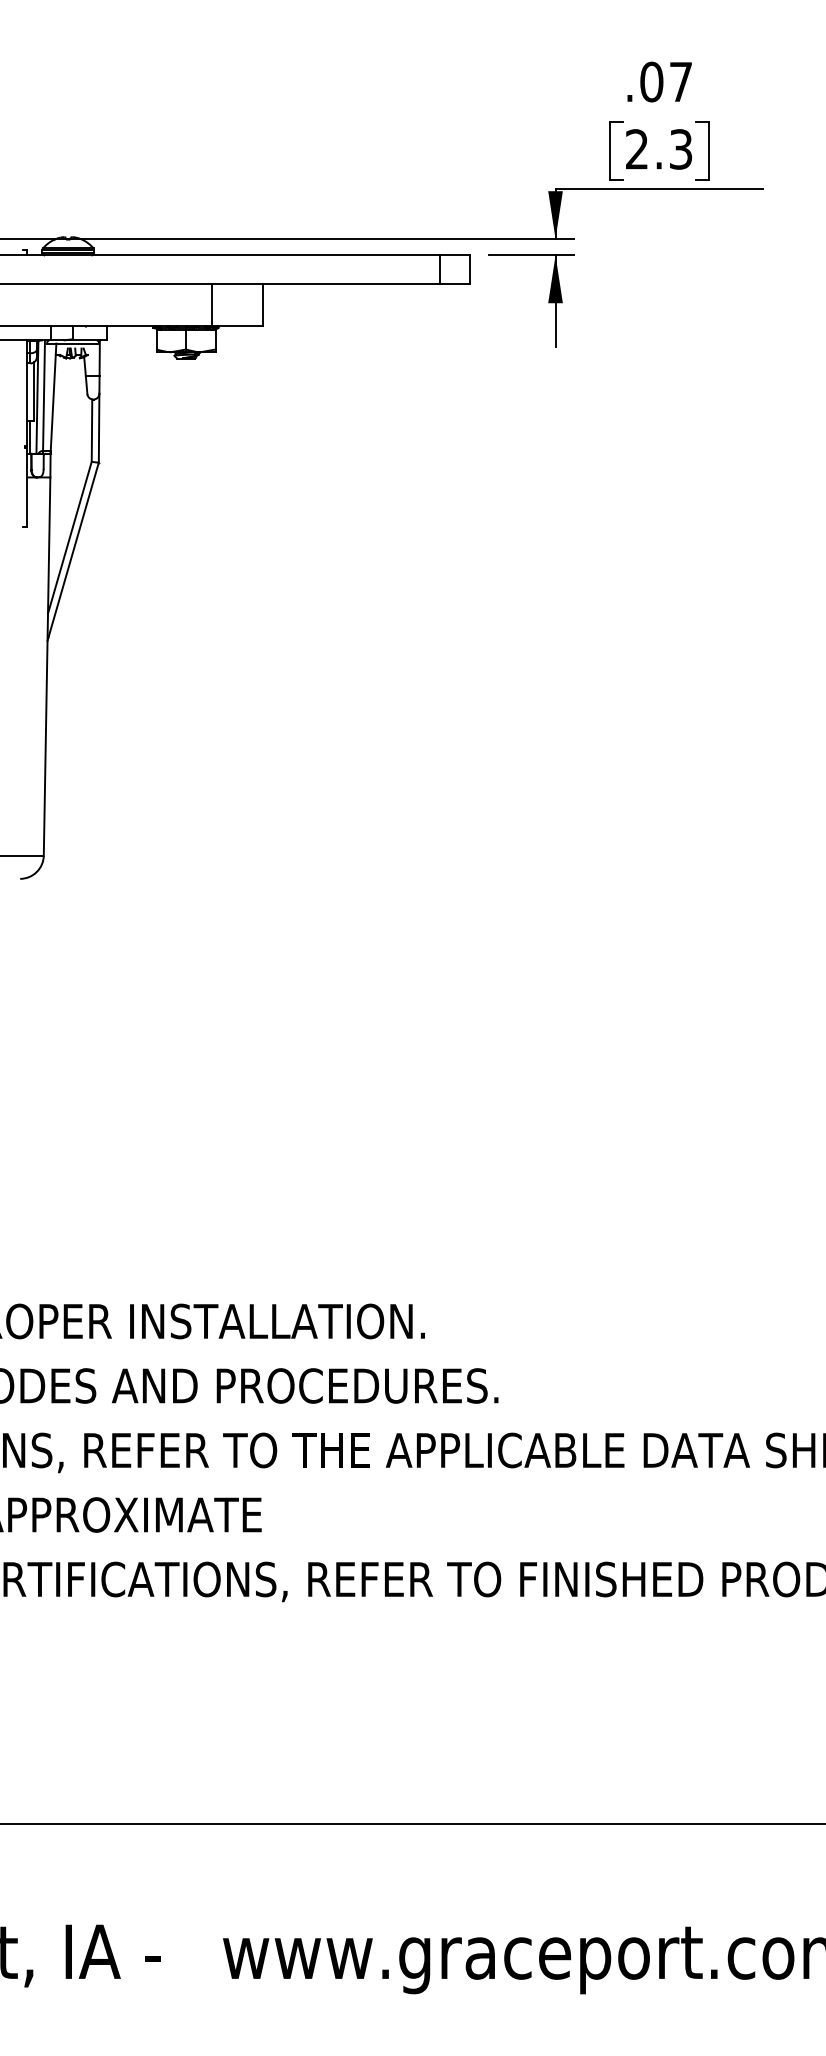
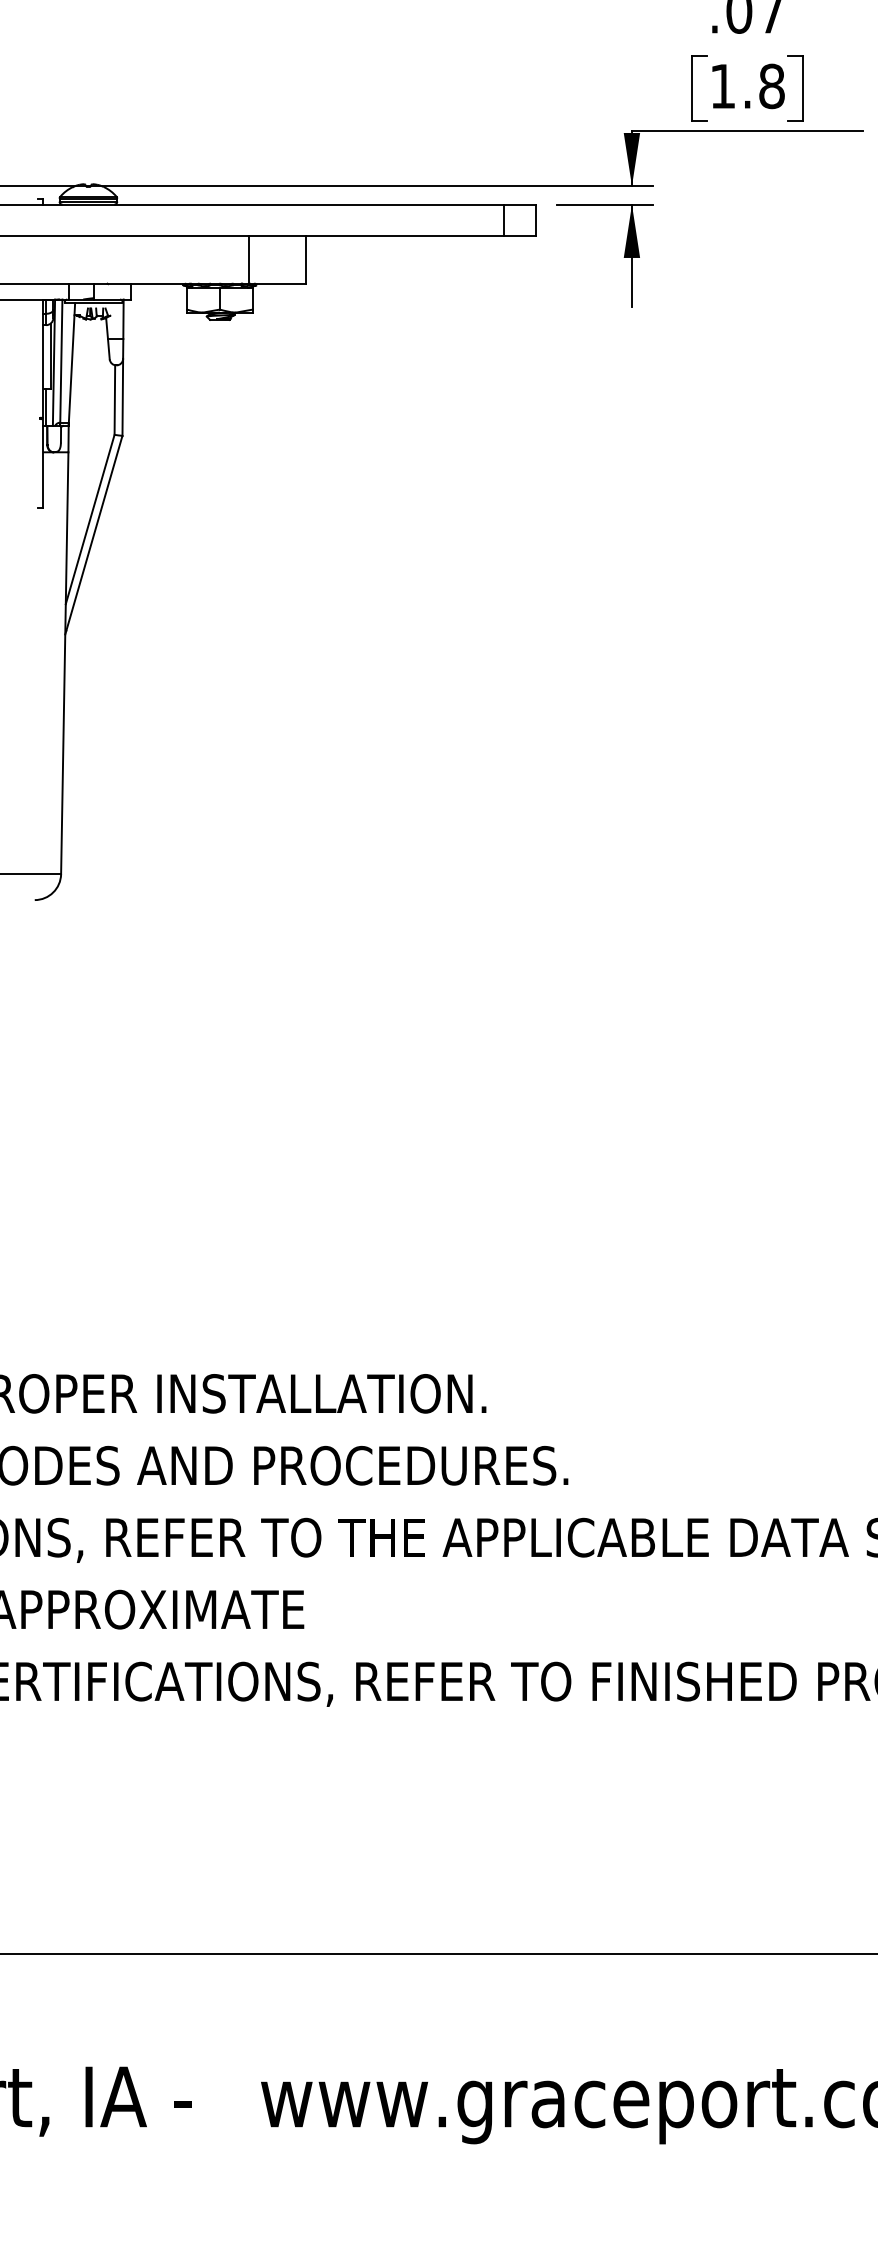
text: (659, 149) -> (747, 86), 2.3 -> 1.8

